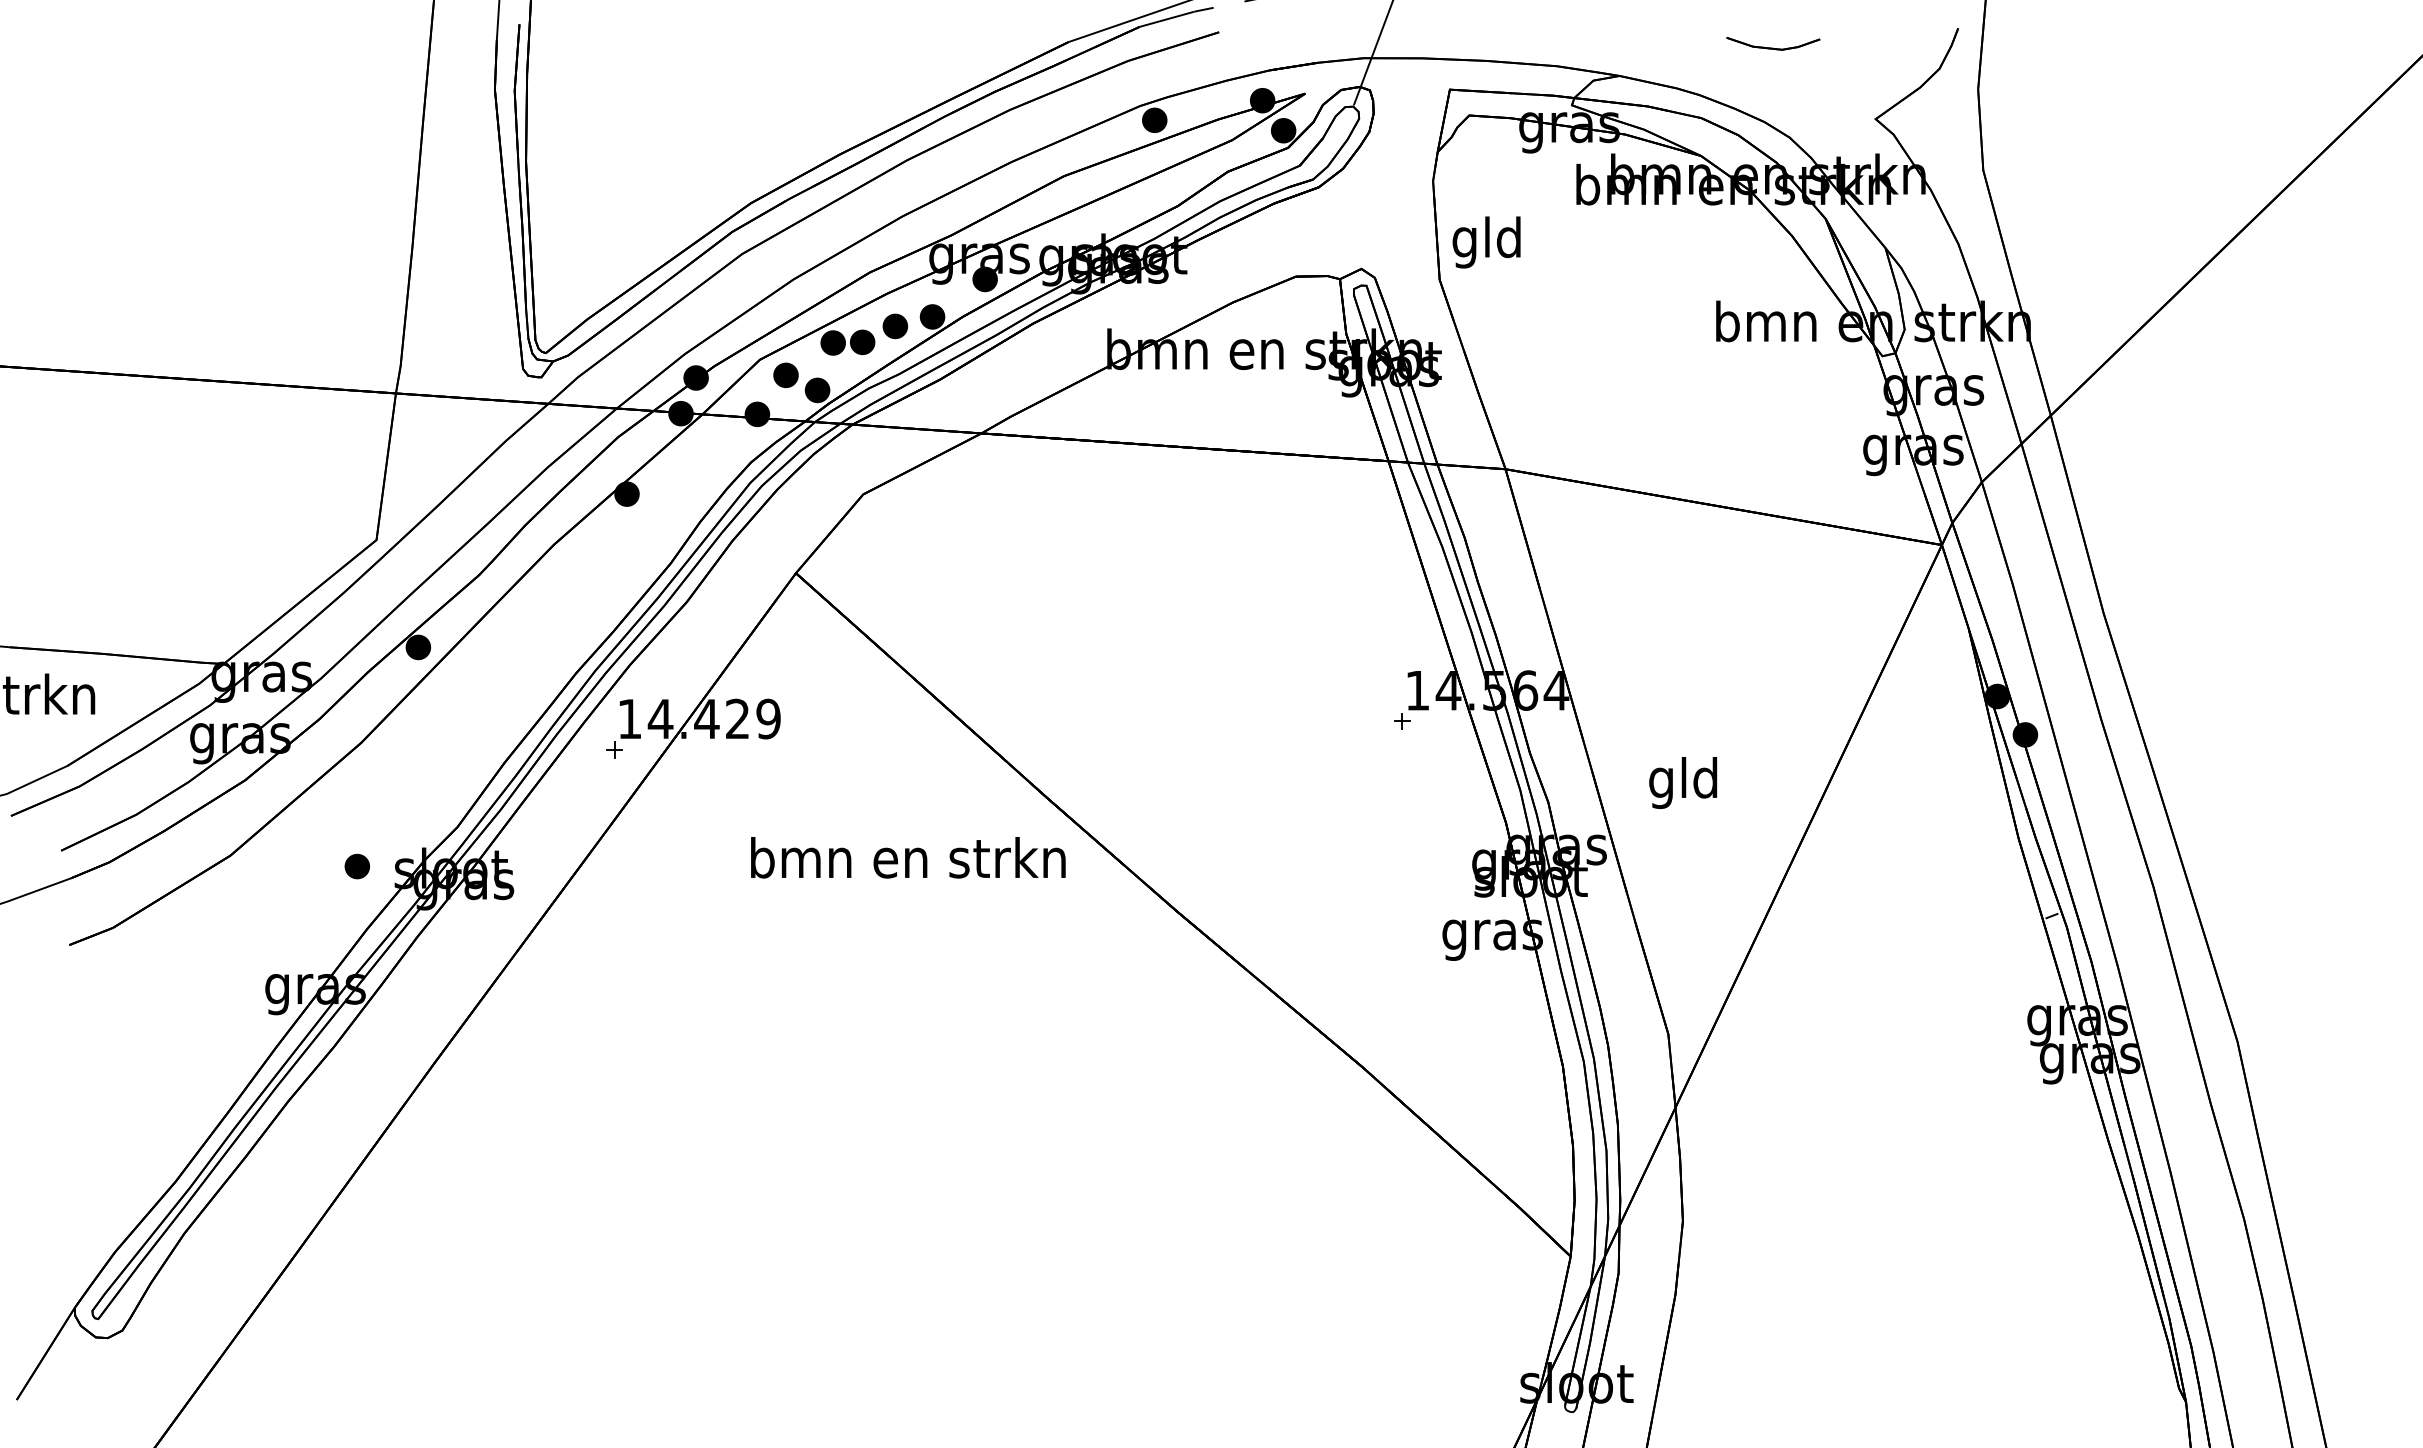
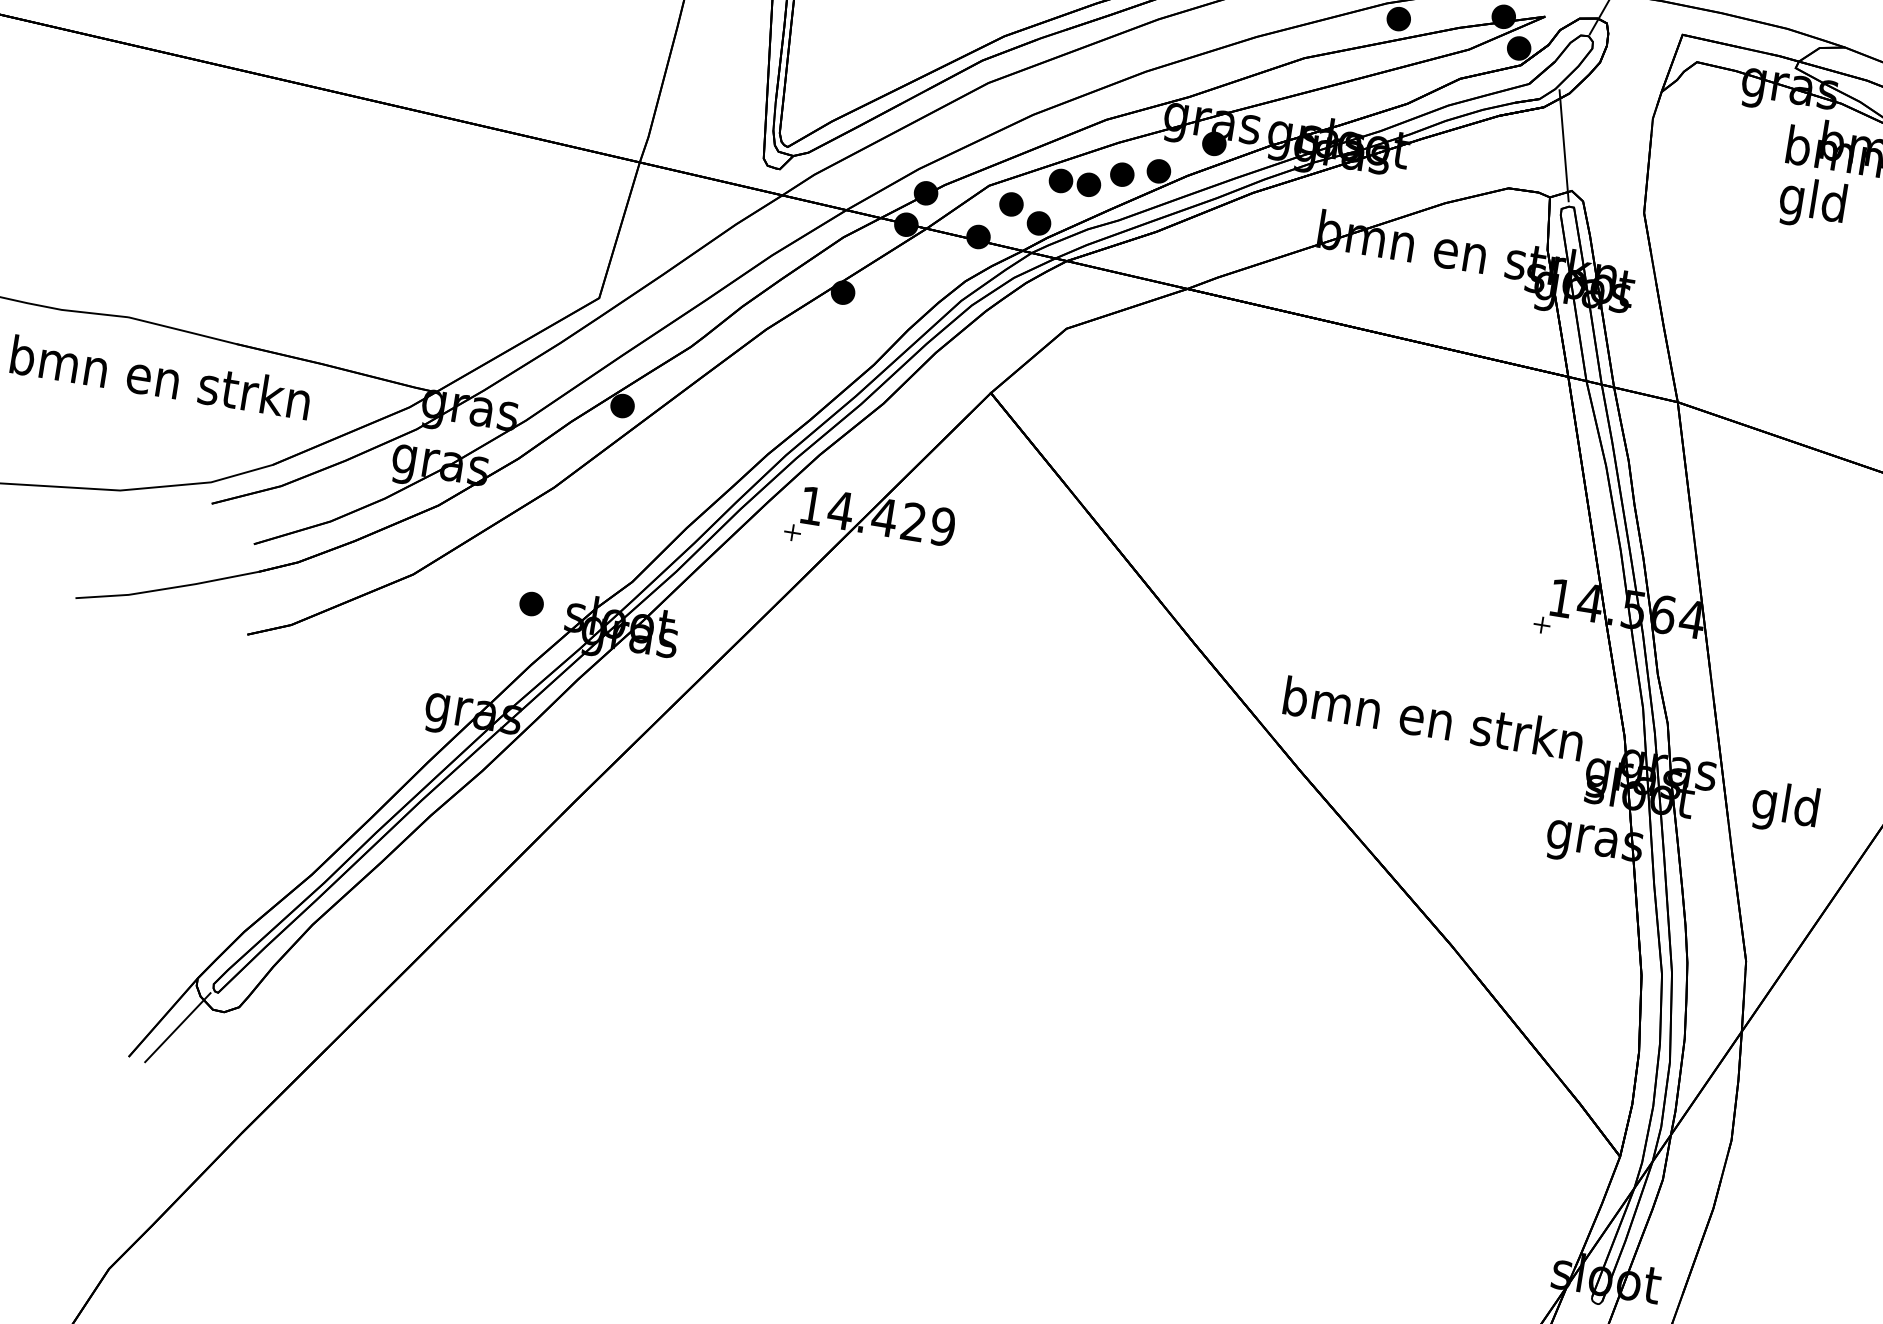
line: (1345, 223) -> (1563, 145), added
text: (1486, 242) -> (1812, 203), moved
text: (1683, 782) -> (1785, 807), moved
text: (908, 857) -> (1434, 718), moved
line: (62, 1361) -> (177, 1027), added

